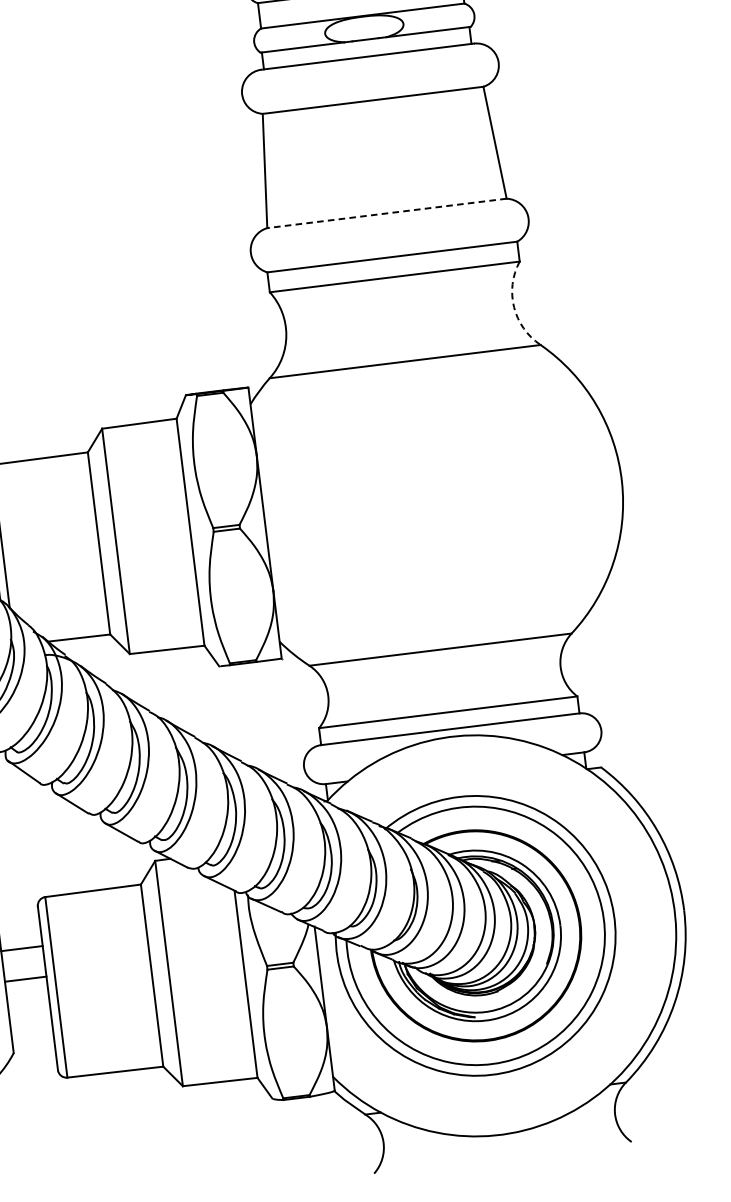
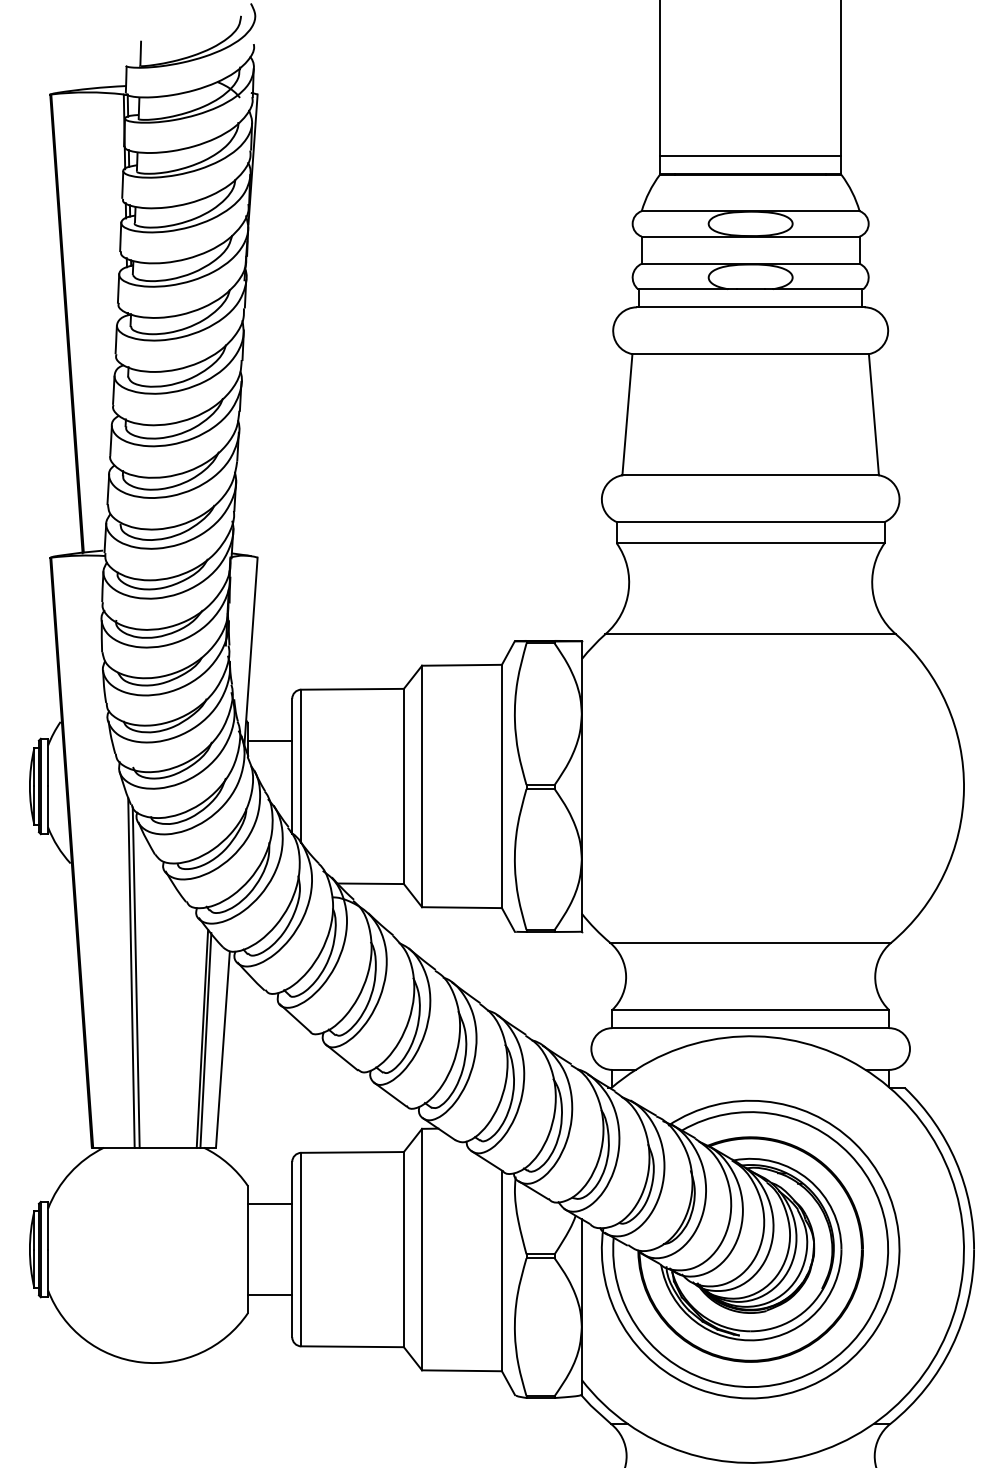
line: (386, 213) -> (750, 475), dashed -> solid
arc: (513, 306) -> (872, 590), dashed -> solid
line: (25, 979) -> (269, 1295), moved

